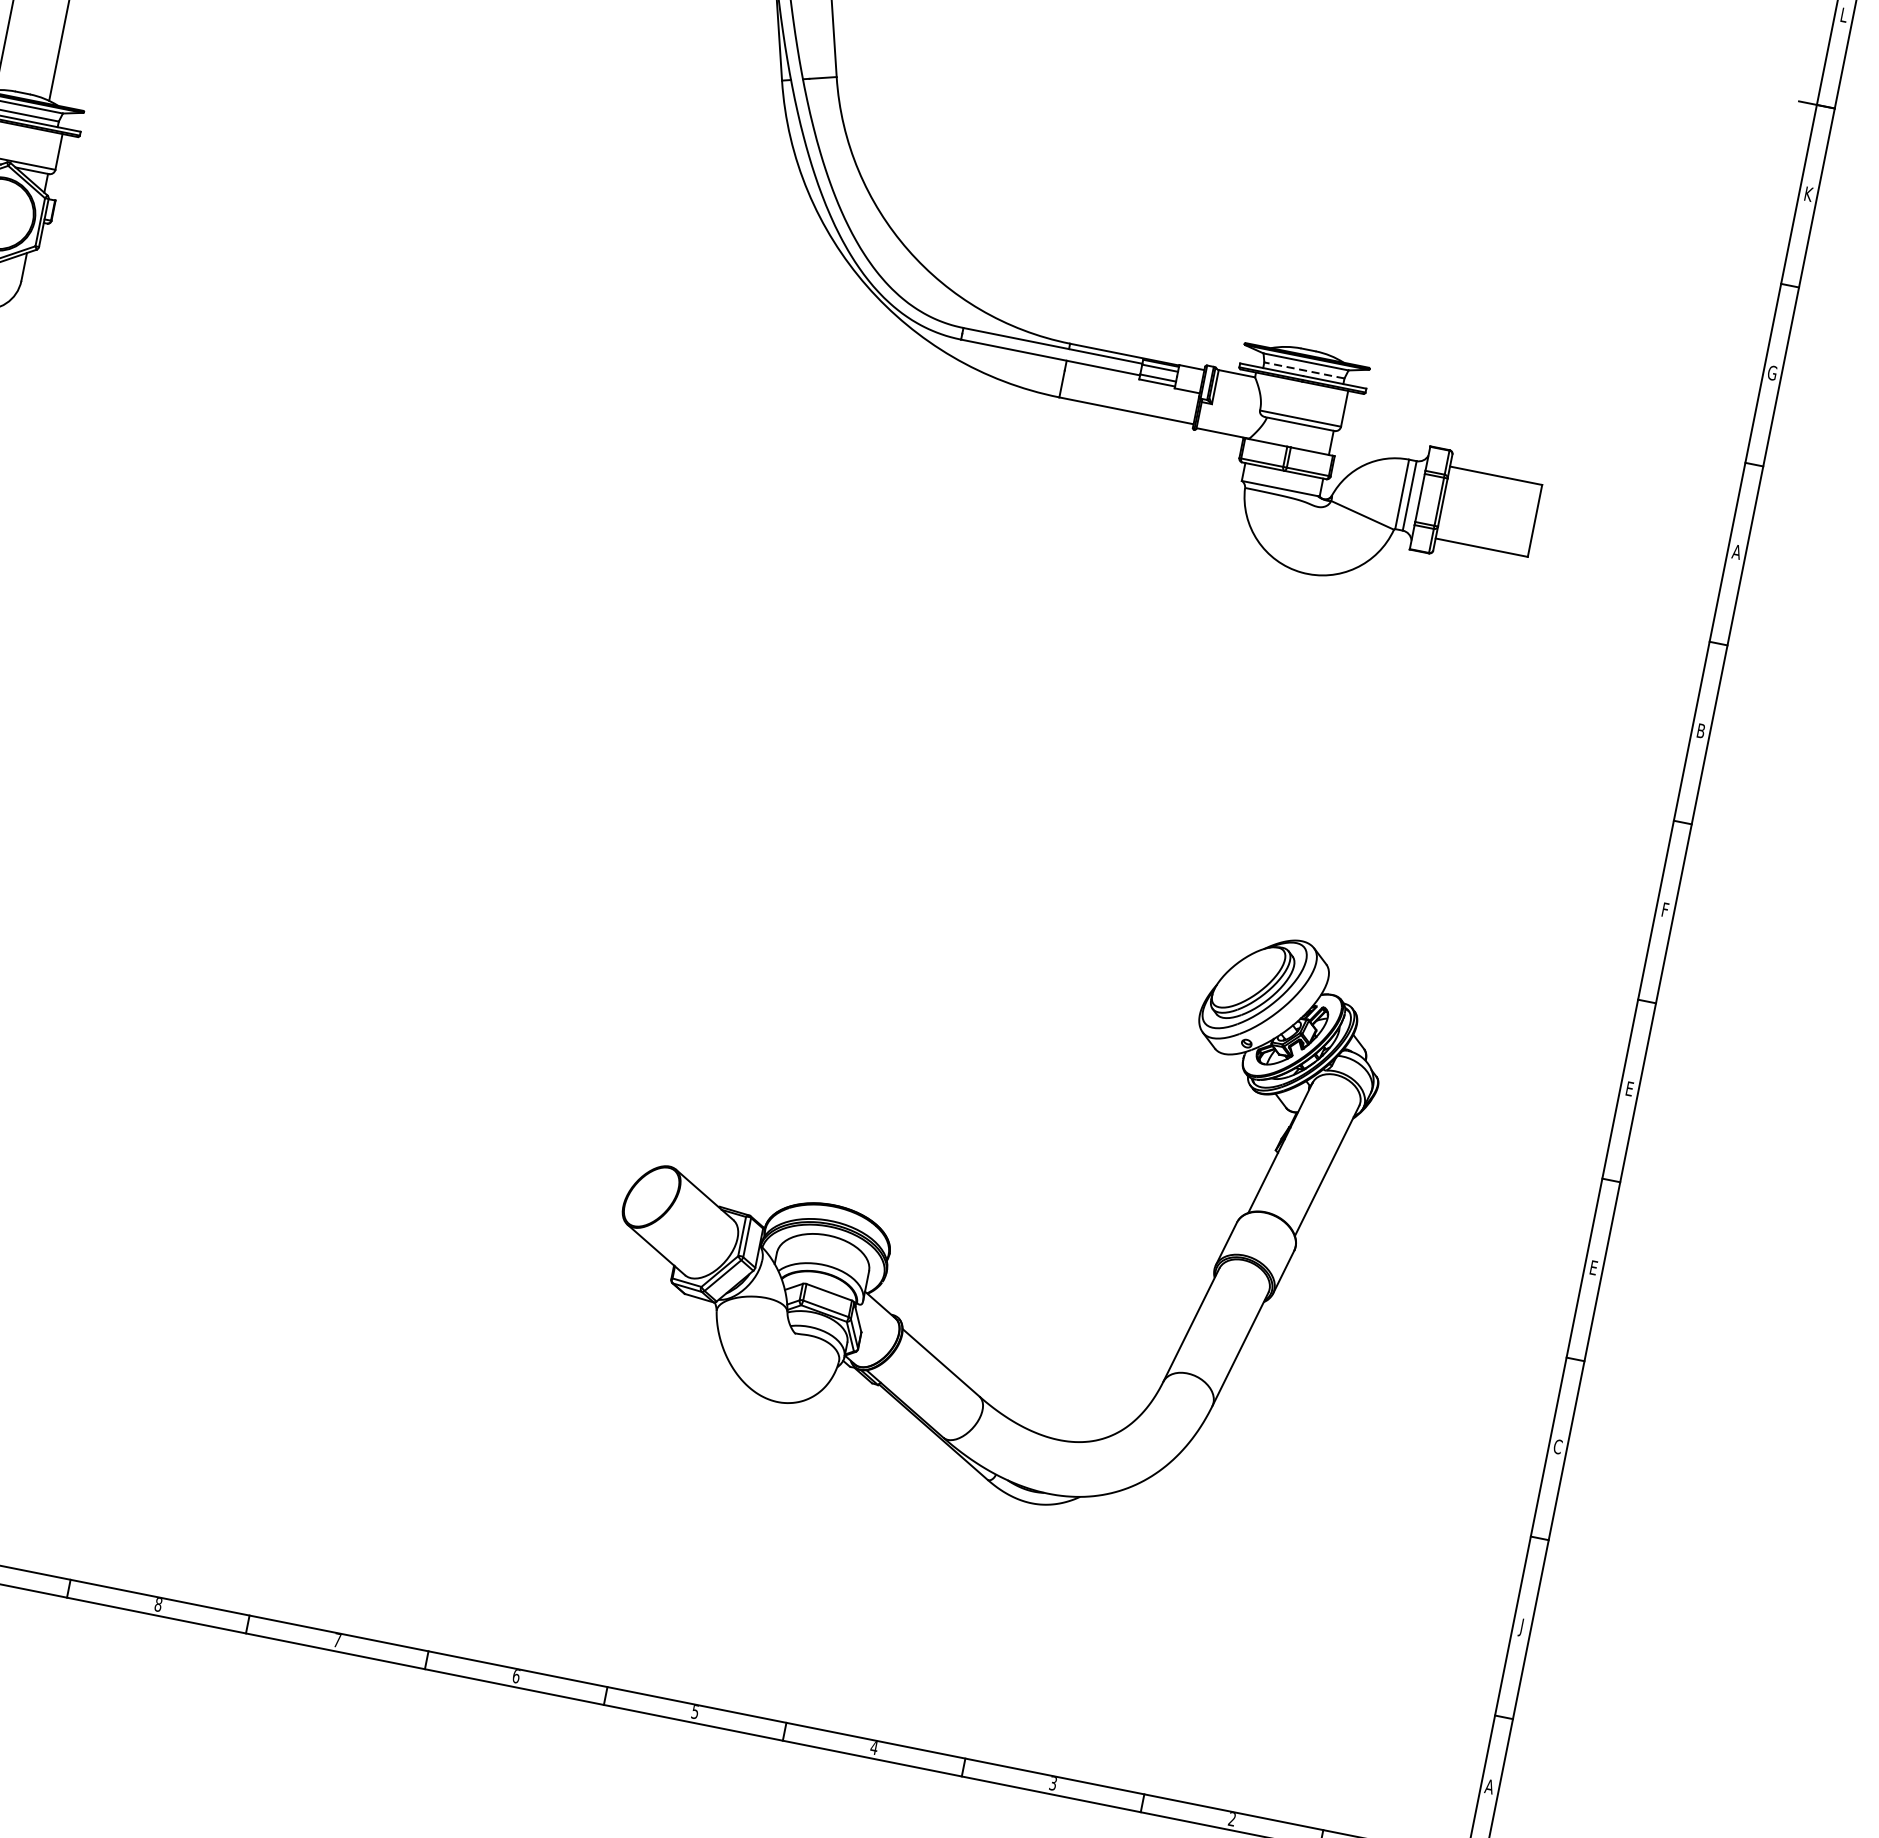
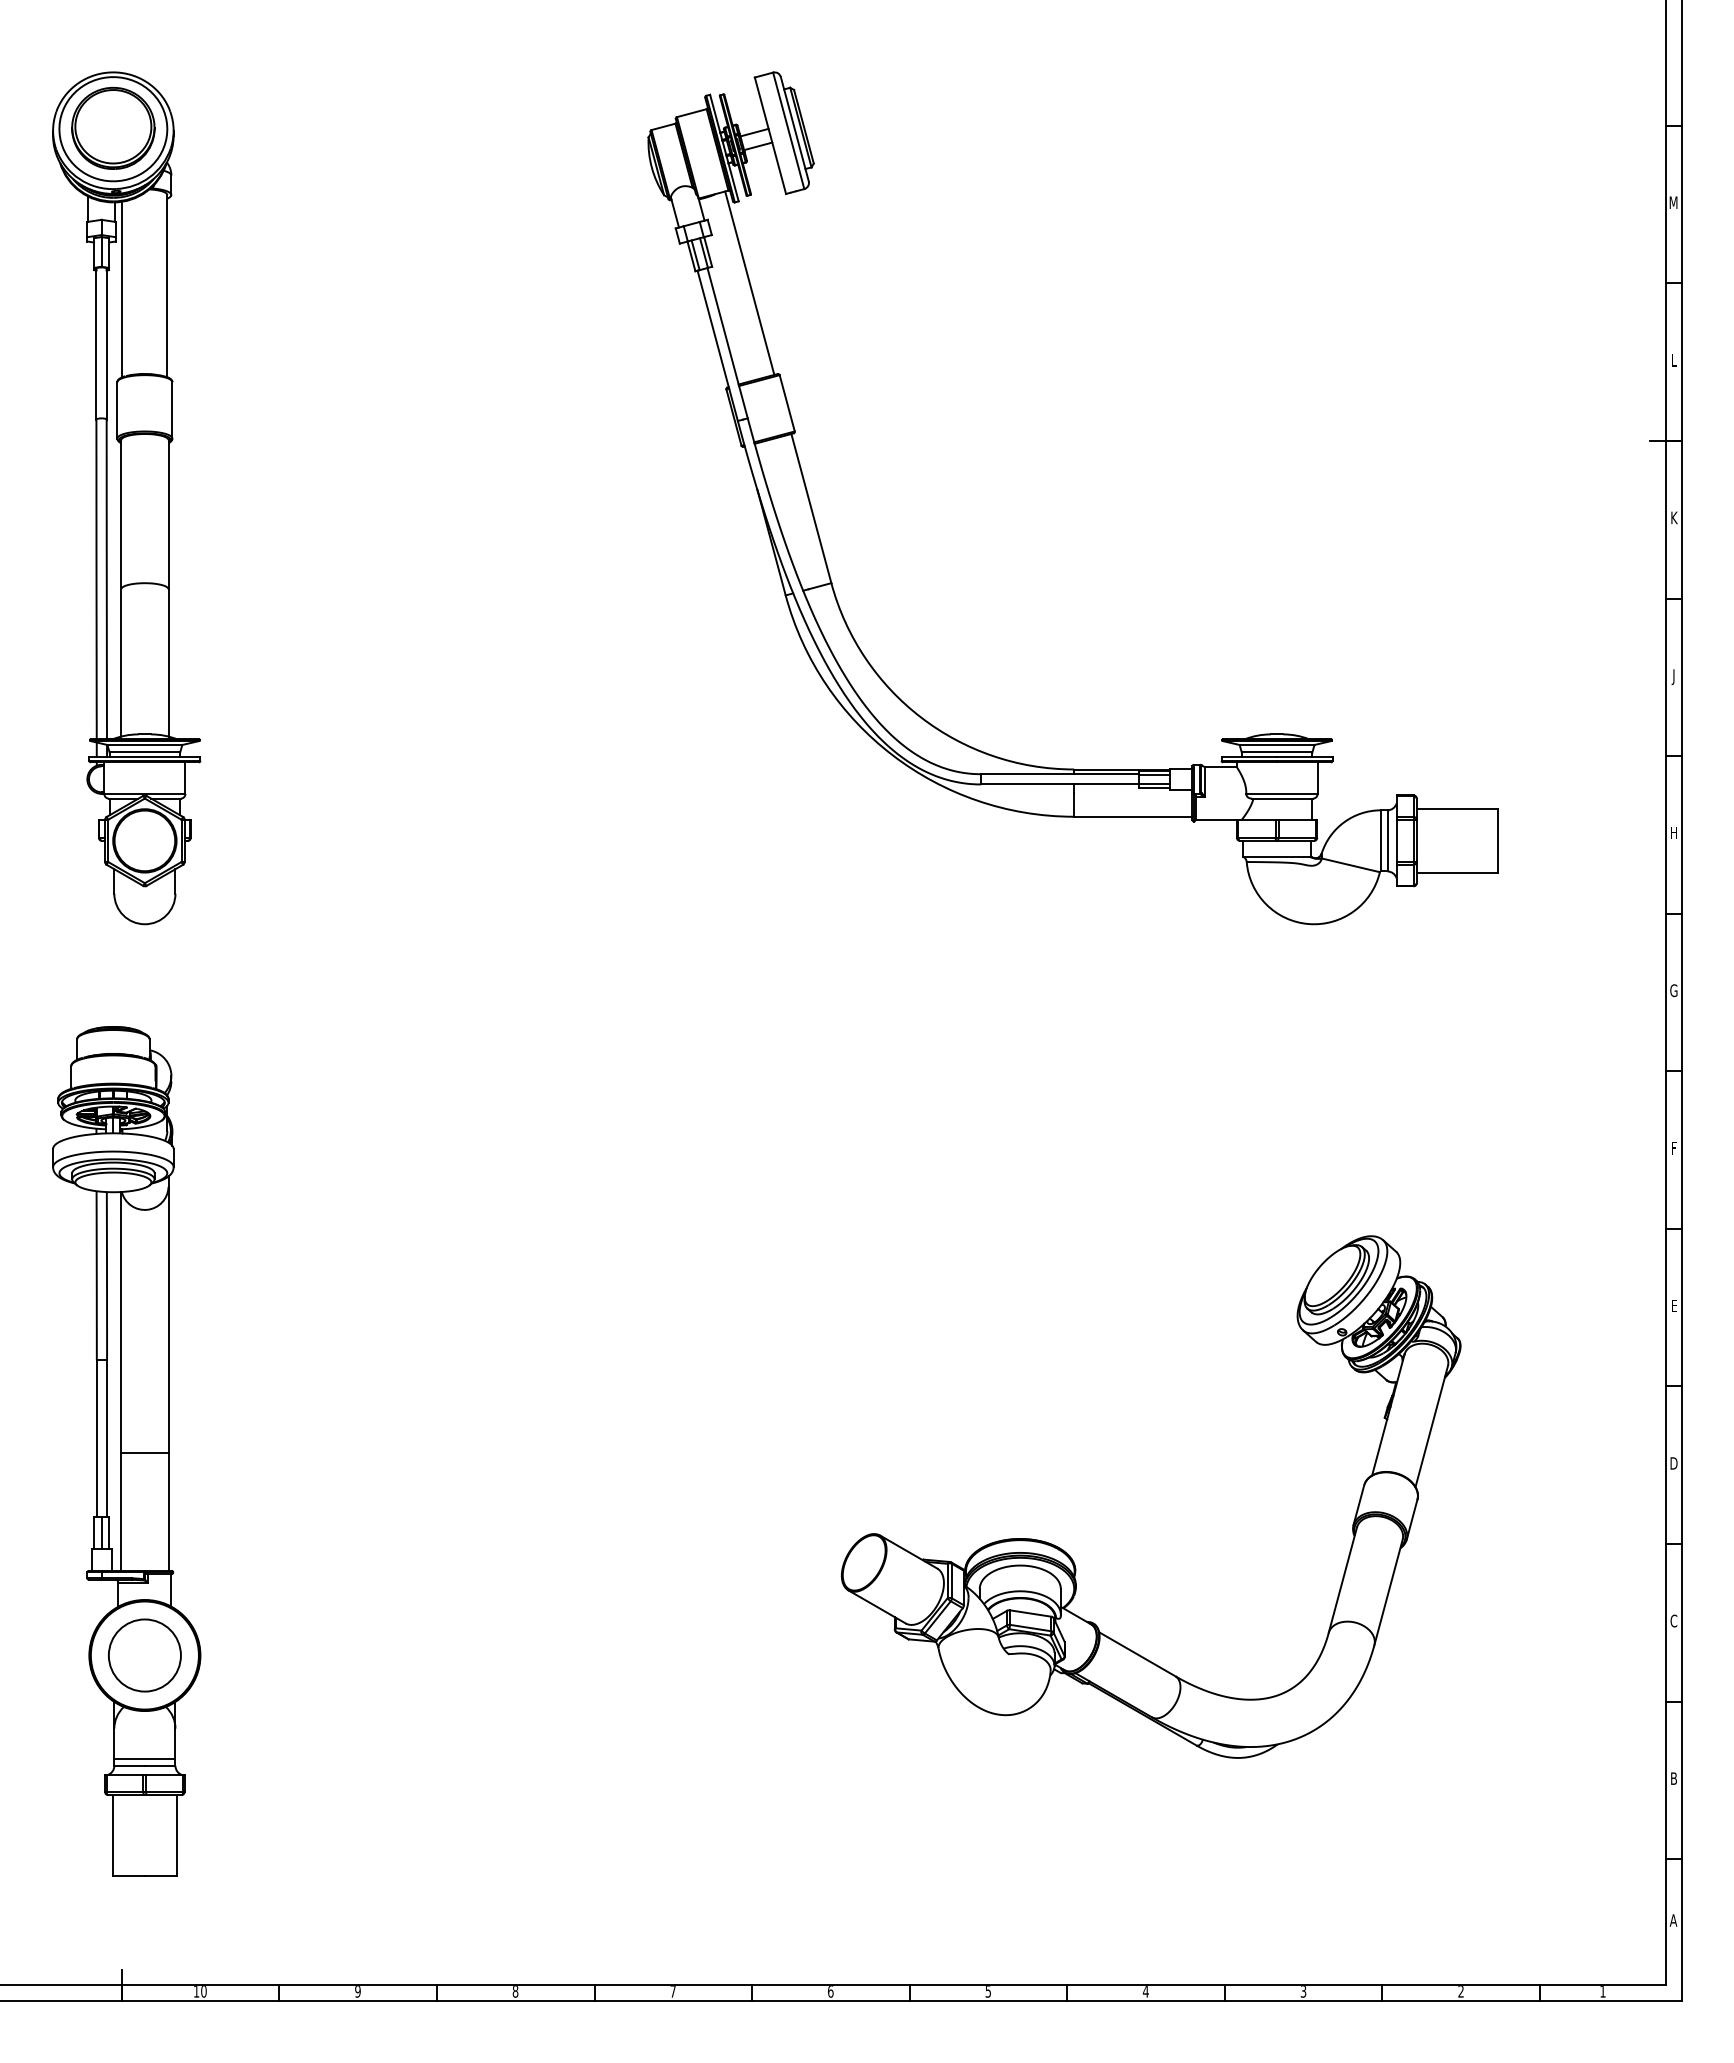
line: (1303, 370) -> (1276, 752), dashed -> solid
text: (1771, 375) -> (1673, 677), G -> J
text: (1736, 551) -> (1673, 832), A -> H
text: (1700, 730) -> (1673, 990), B -> G
text: (1593, 1267) -> (1673, 1463), E -> D
text: (1521, 1627) -> (1673, 1780), J -> B

